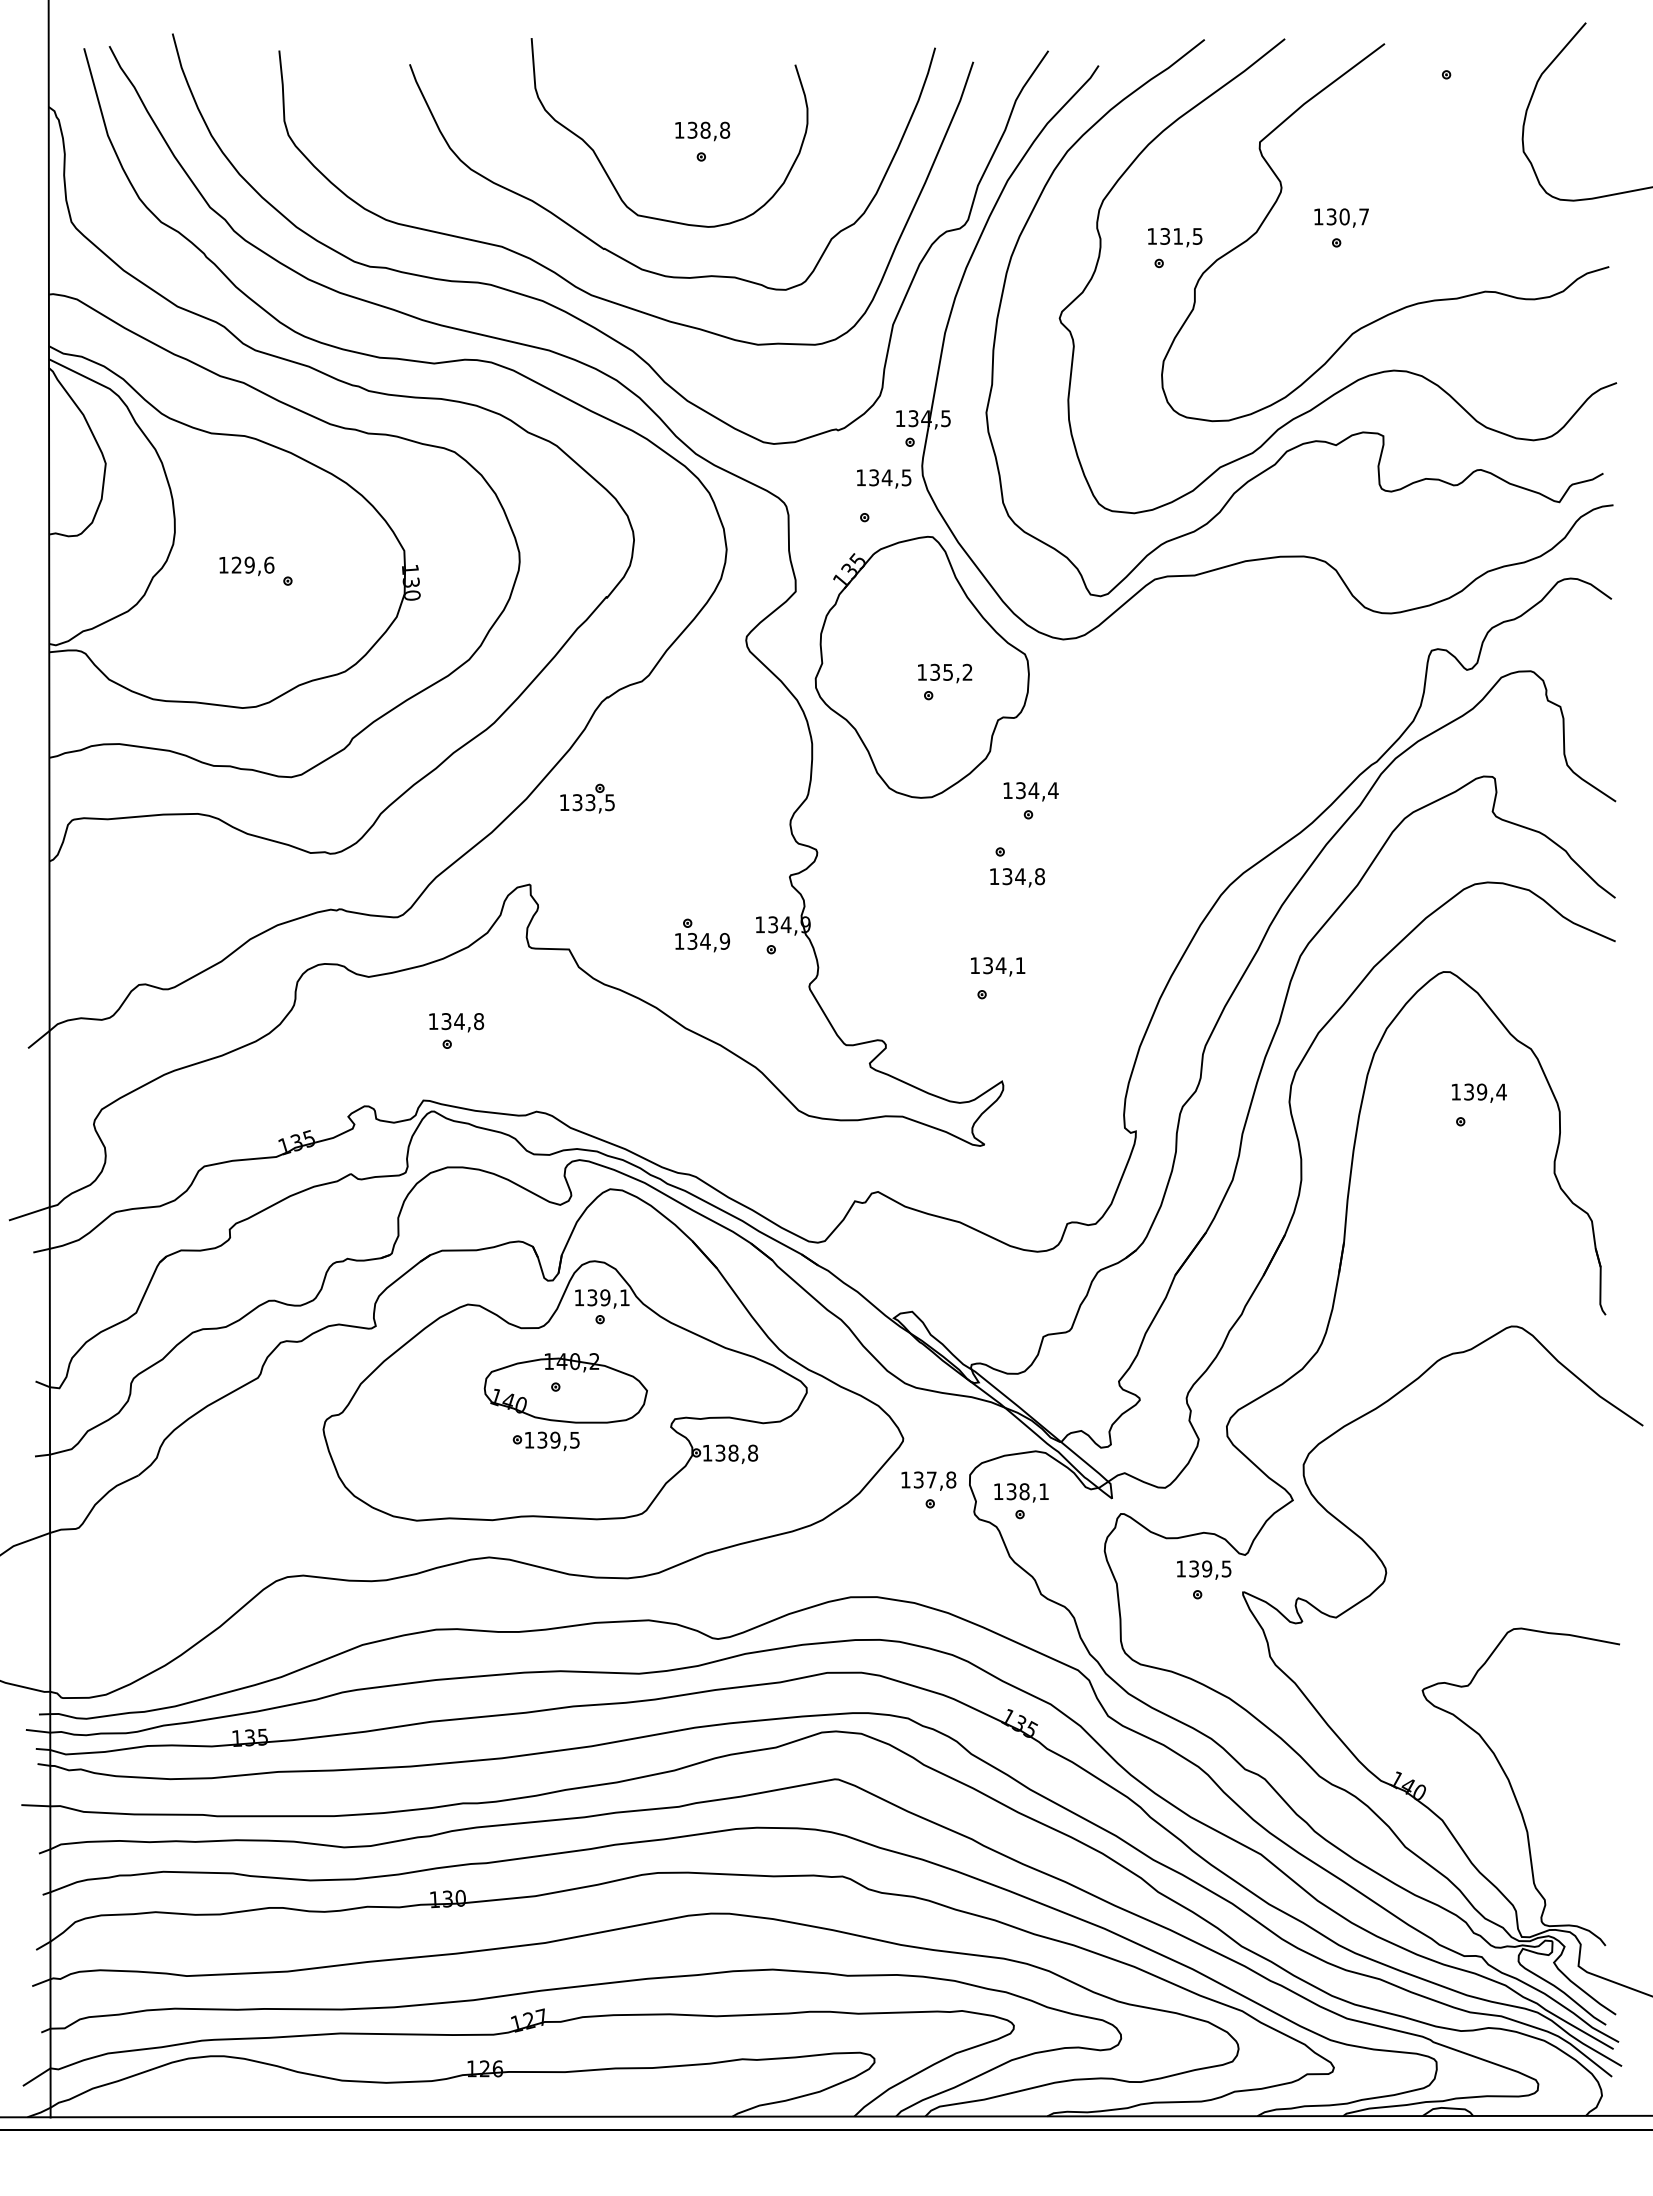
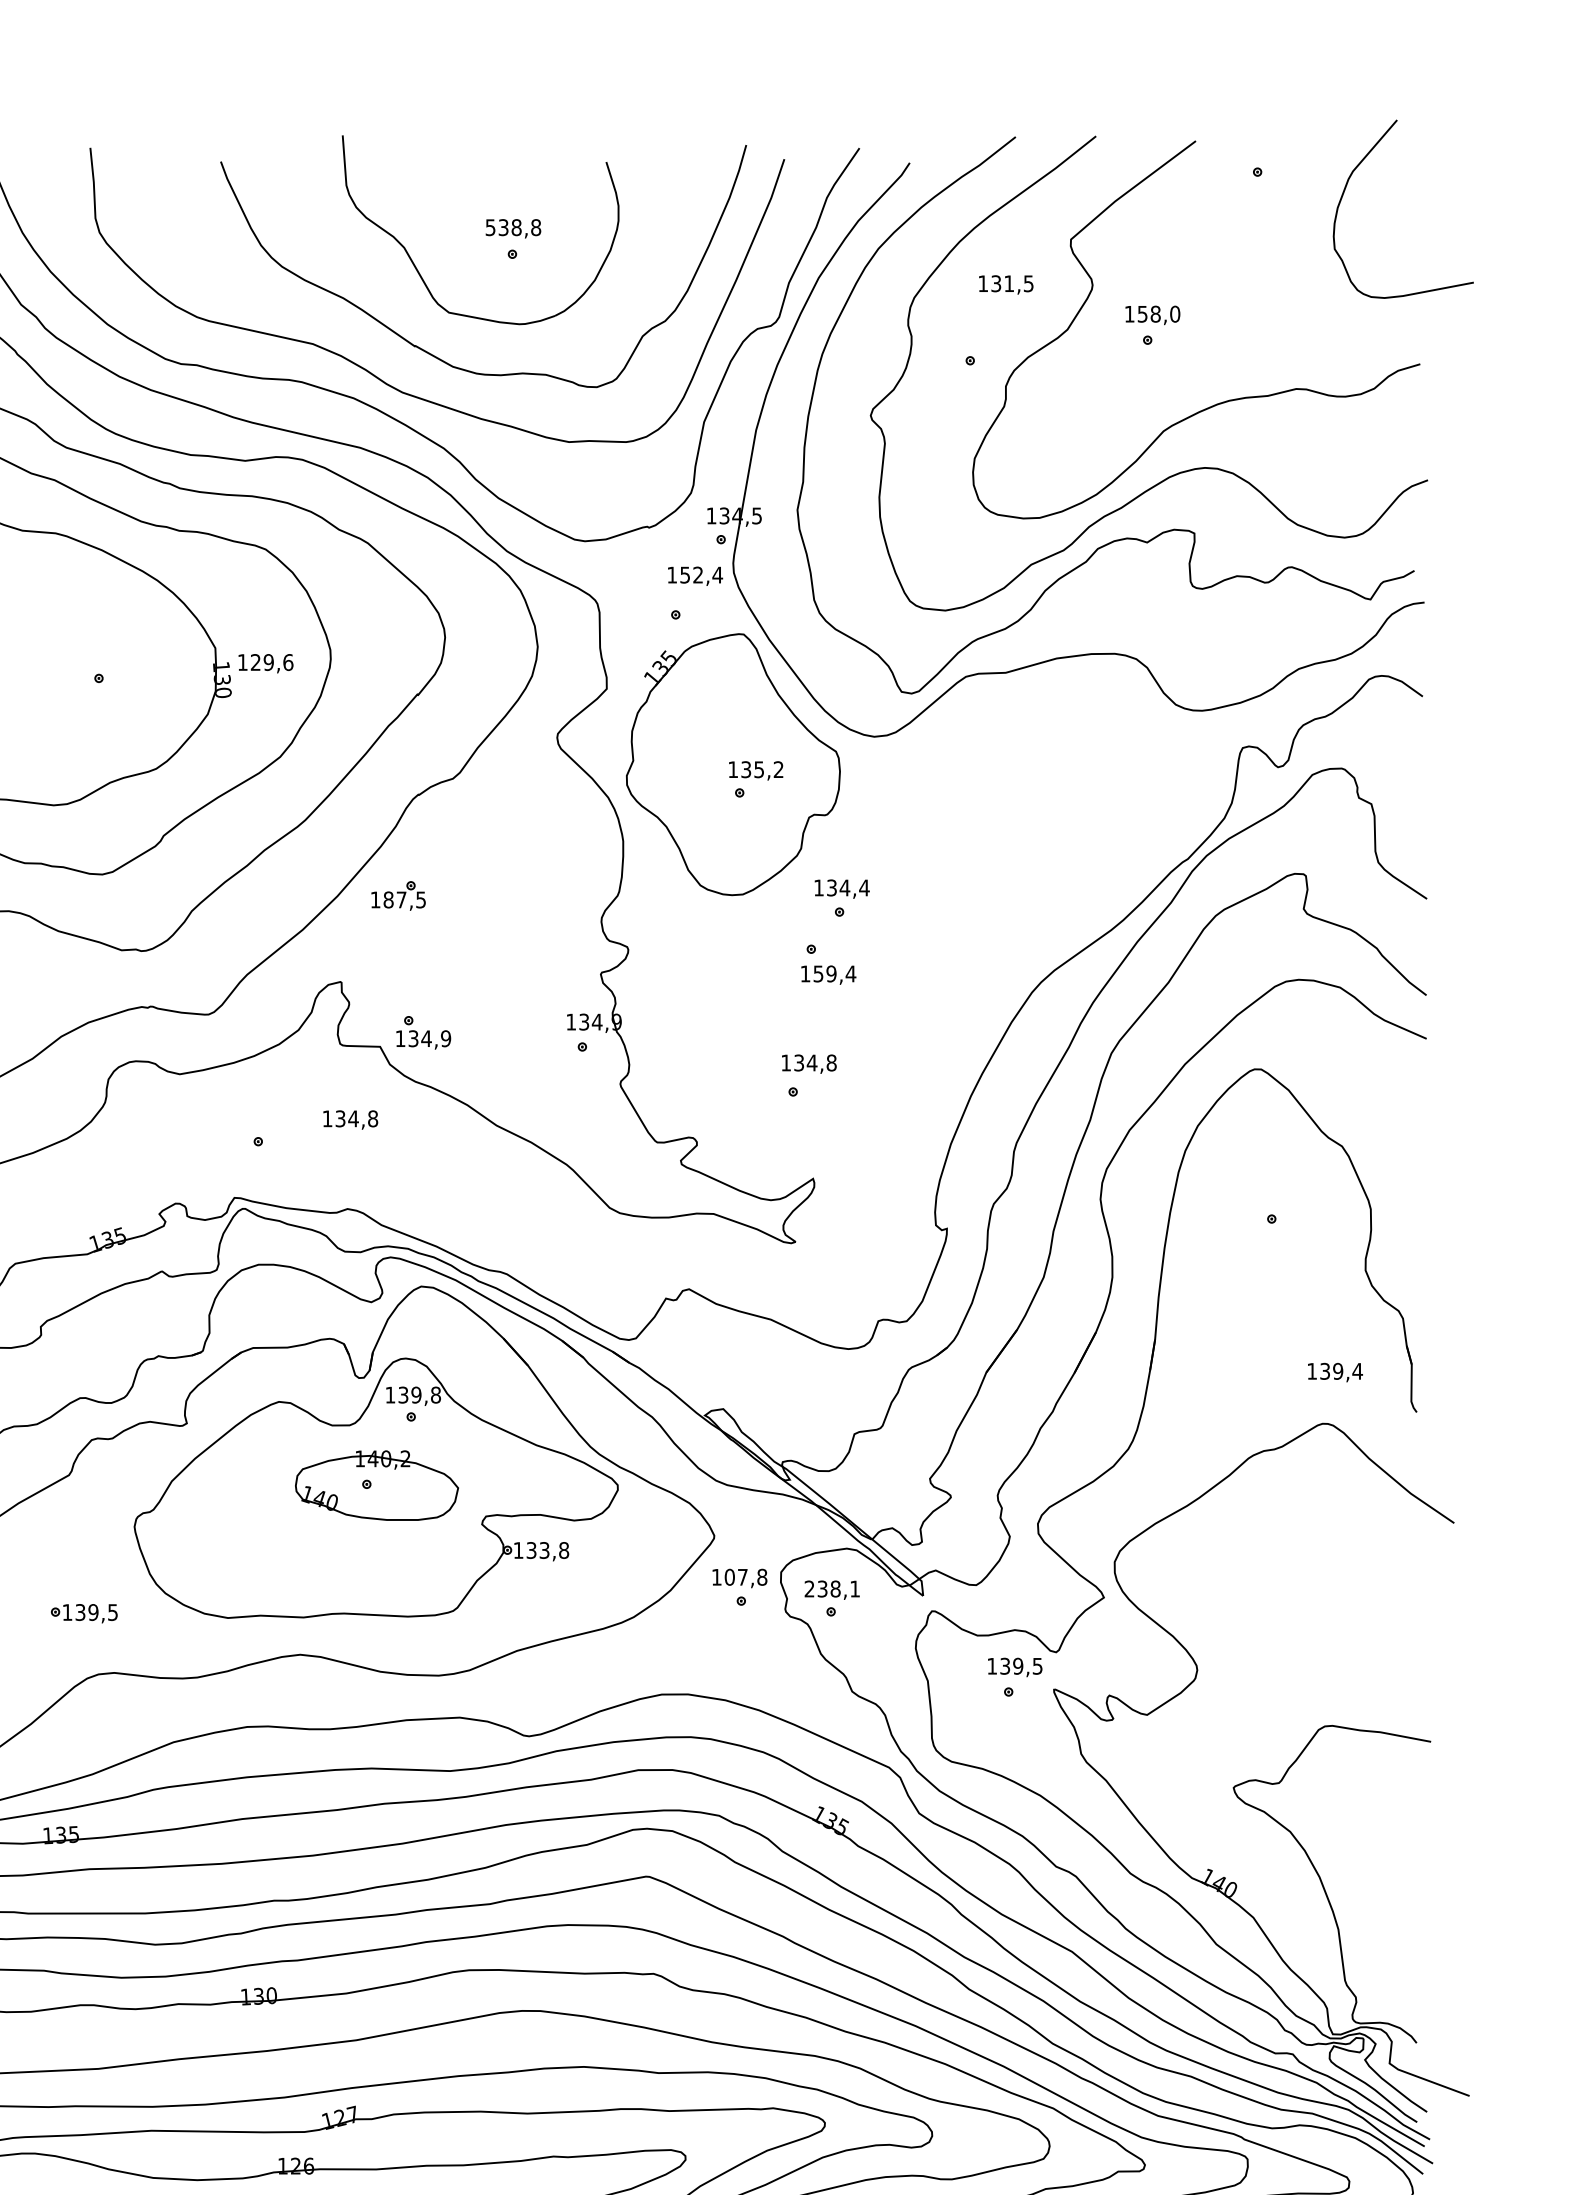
text: (679, 130) -> (490, 227), 138,8 -> 538,8
text: (1348, 216) -> (1159, 313), 130,7 -> 158,0
text: (1175, 237) -> (1006, 284), moved
text: (890, 477) -> (701, 574), 134,5 -> 152,4
text: (246, 566) -> (265, 663), moved
text: (583, 802) -> (394, 899), 133,5 -> 187,5
text: (1024, 876) -> (835, 973), 134,8 -> 159,4
part: (702, 935) -> (423, 1032), moved
text: (1020, 965) -> (831, 1062), 134,1 -> 134,8
text: (456, 1022) -> (350, 1119), moved
text: (1479, 1092) -> (1335, 1371), moved
text: (624, 1297) -> (435, 1394), 139,1 -> 139,8
part: (545, 1440) -> (83, 1612), moved
text: (733, 1452) -> (544, 1549), 138,8 -> 133,8
text: (918, 1479) -> (729, 1576), 137,8 -> 107,8
text: (998, 1491) -> (809, 1588), 138,1 -> 238,1

